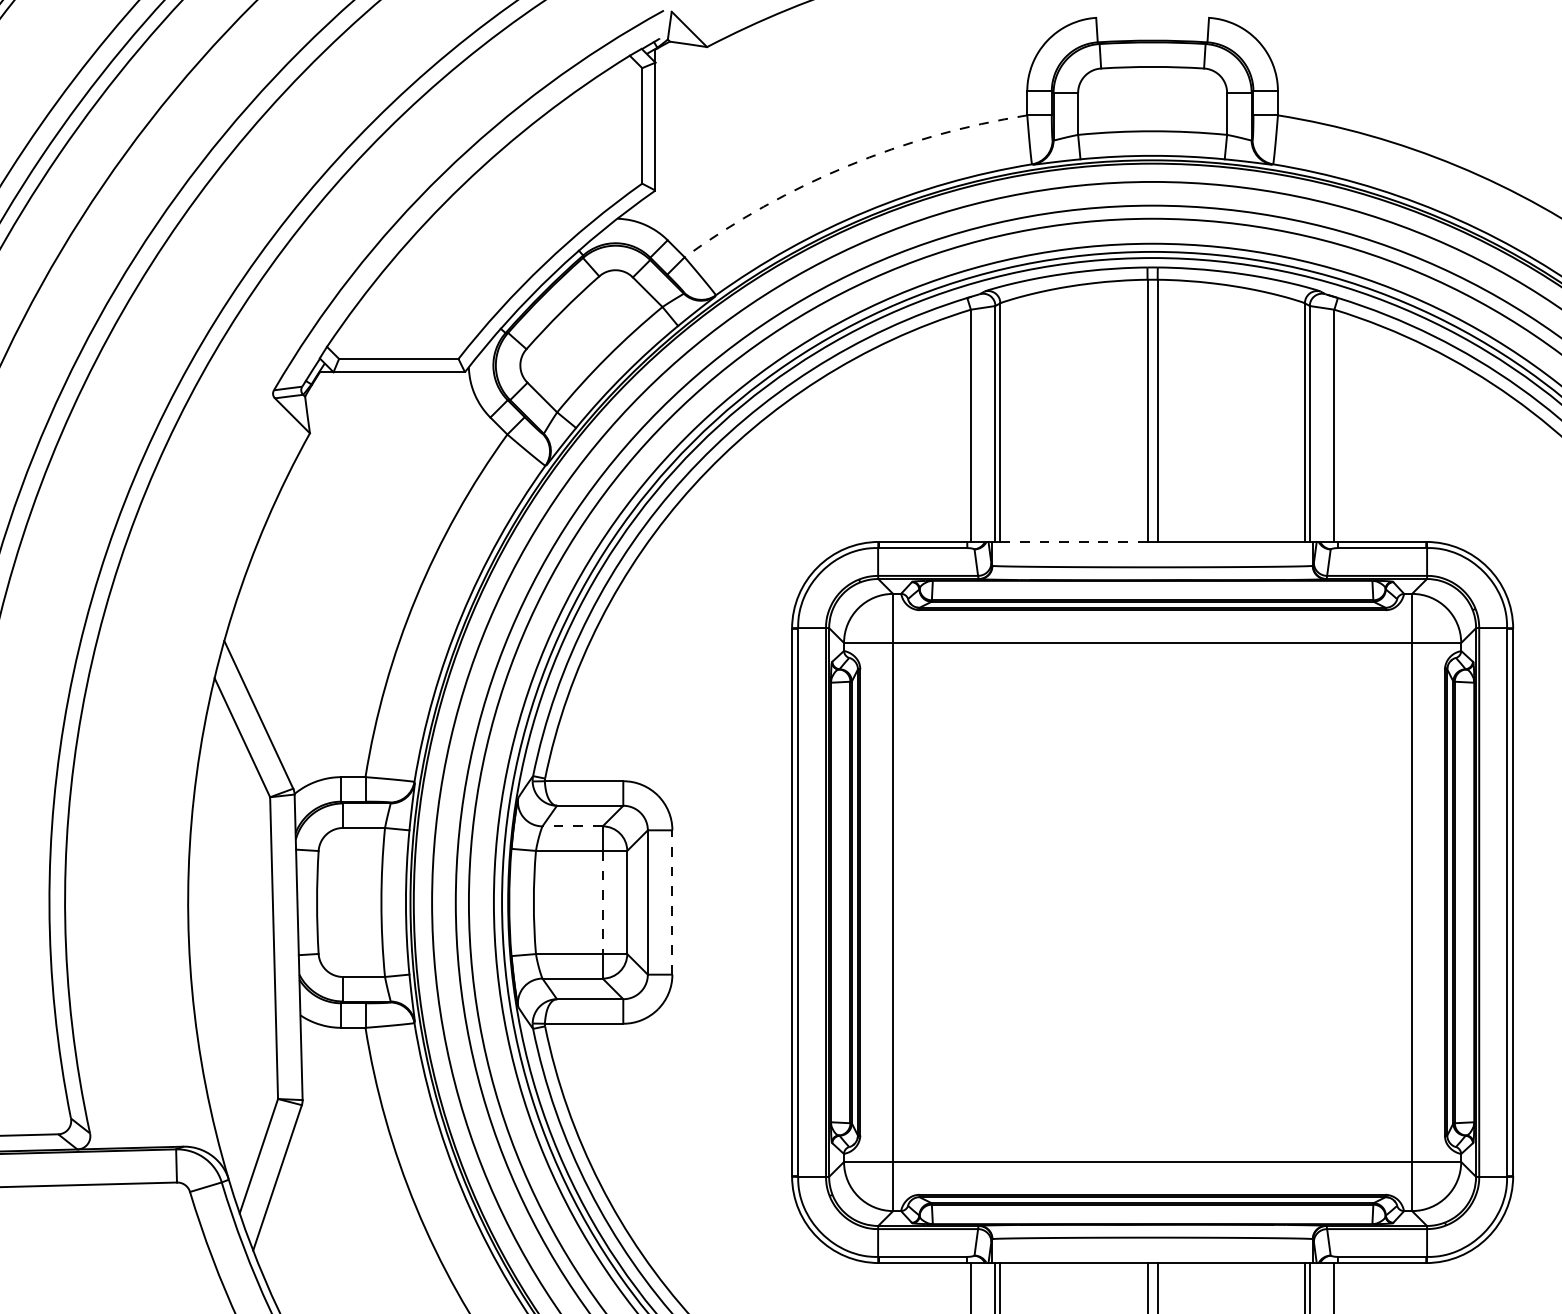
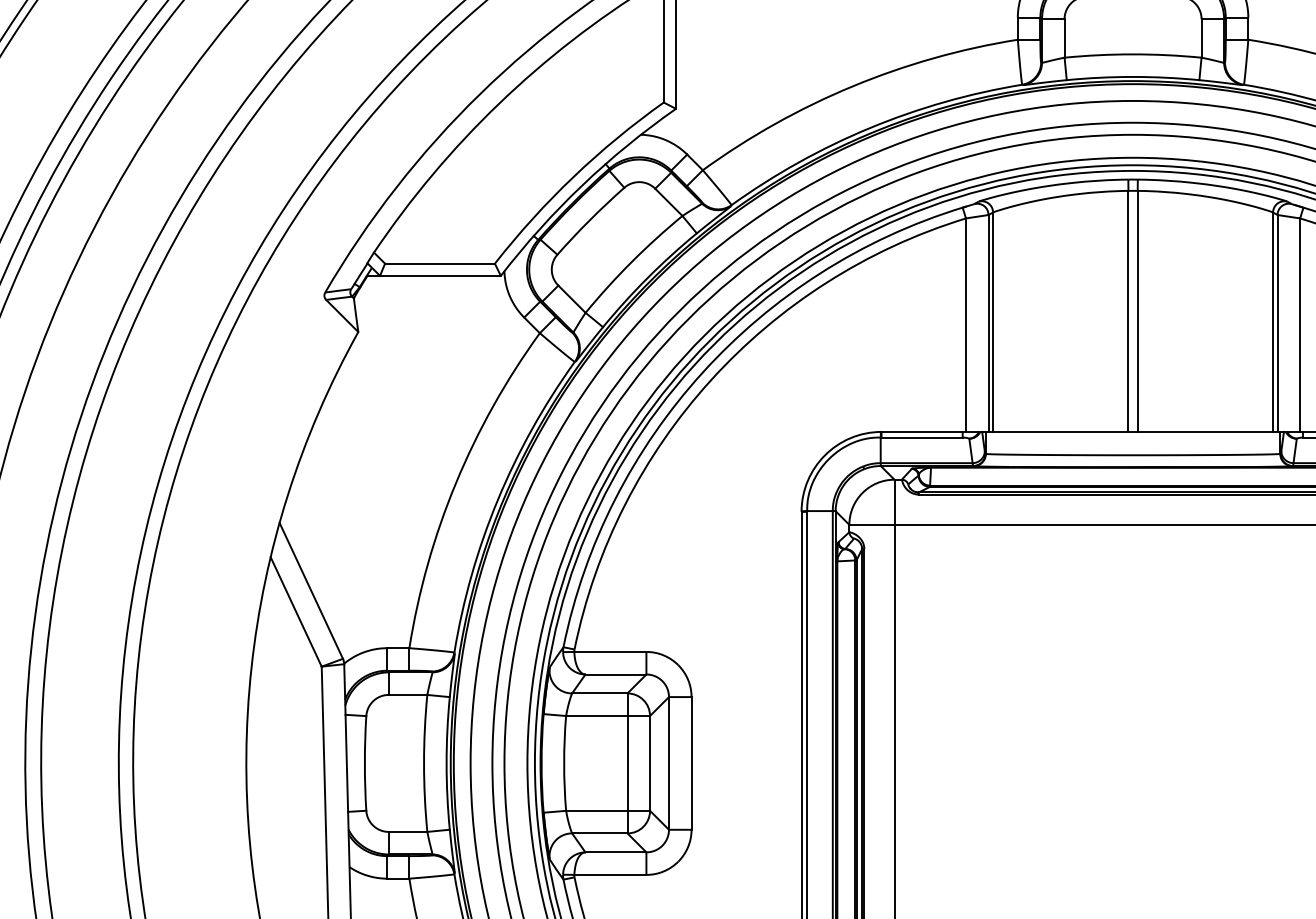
arc: (847, 166) -> (852, 86), dashed -> solid
line: (1073, 541) -> (1060, 431), dashed -> solid
line: (572, 826) -> (599, 693), dashed -> solid
line: (602, 902) -> (627, 763), dashed -> solid
line: (672, 902) -> (691, 763), dashed -> solid

